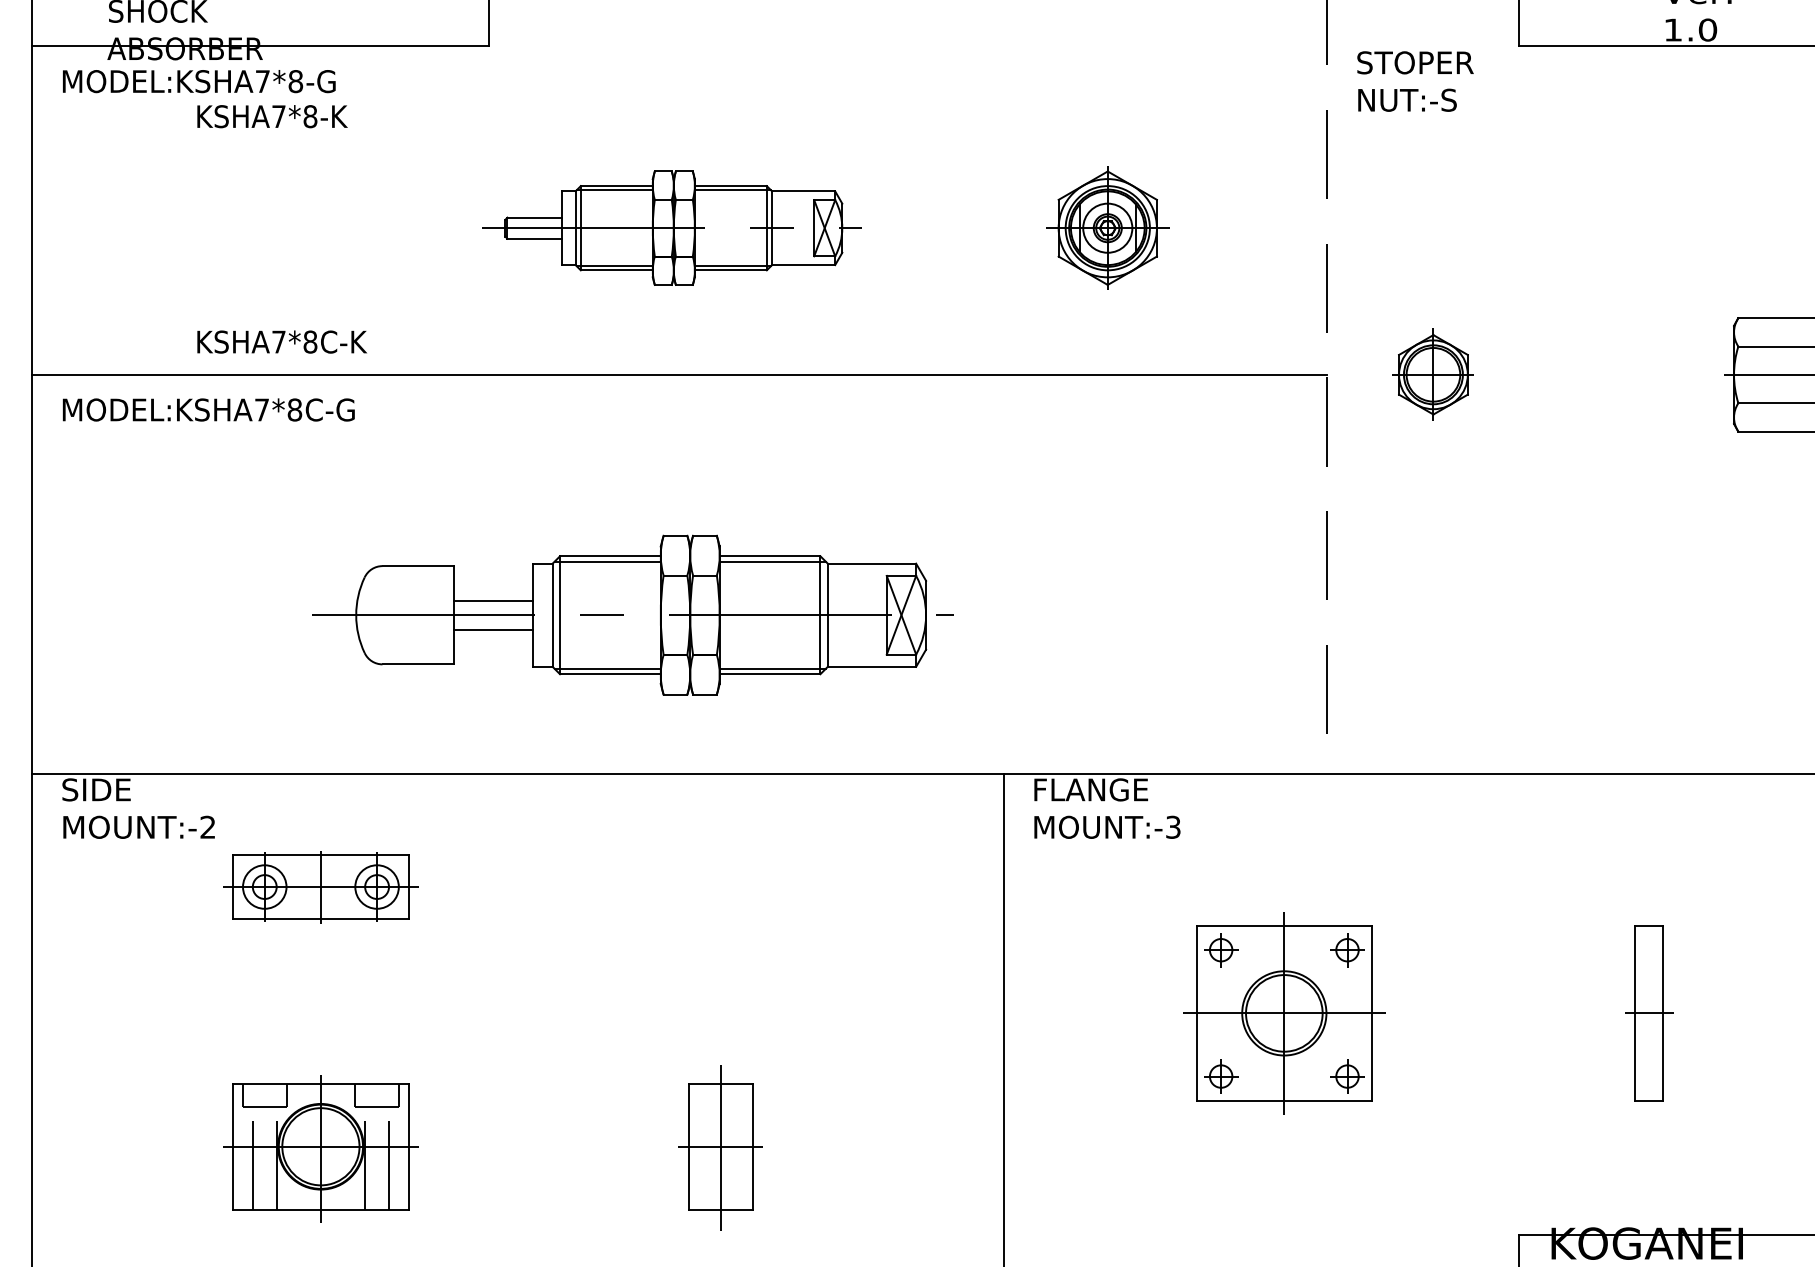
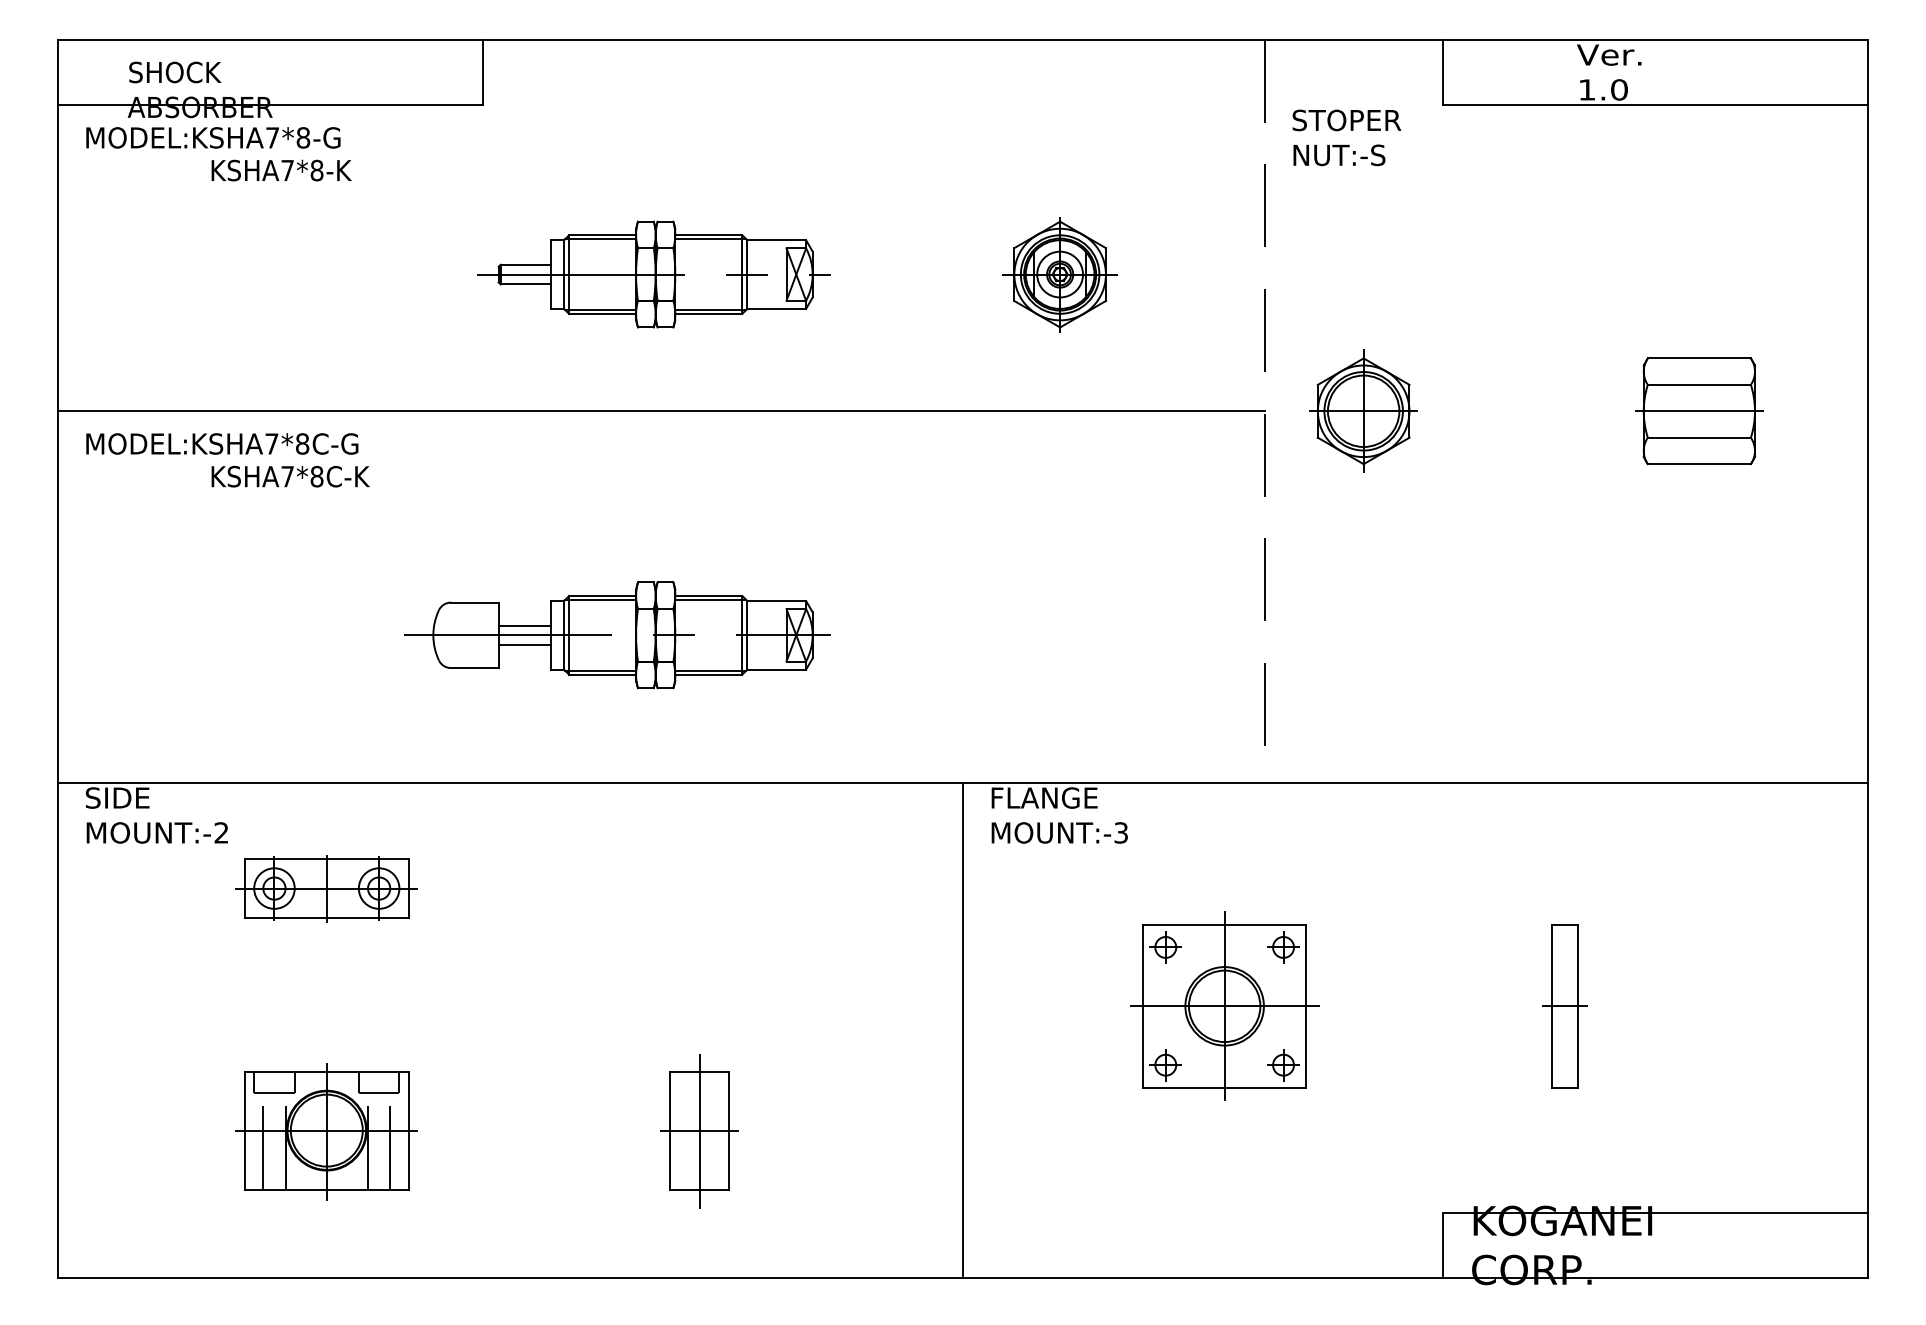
text: (281, 341) -> (290, 476), moved
part: (1433, 374) -> (1363, 410), size x1.43
part: (632, 615) -> (617, 635), size x0.71

